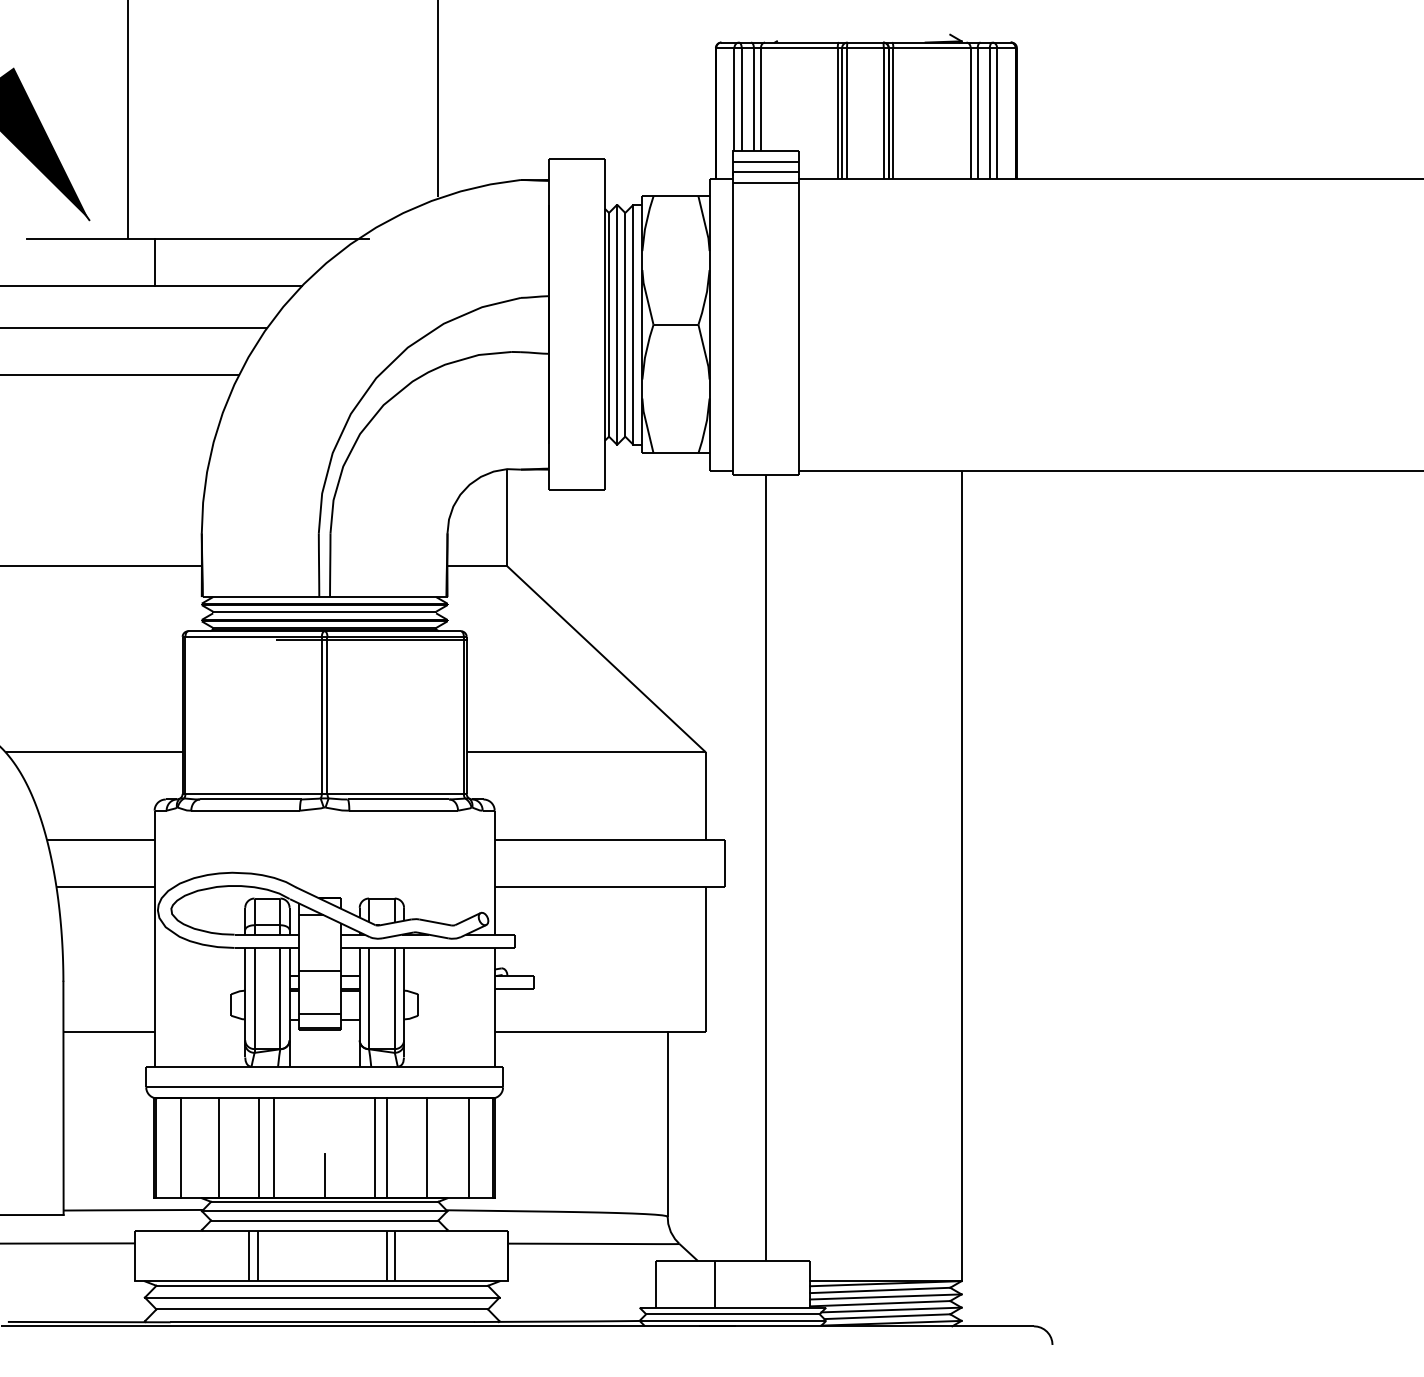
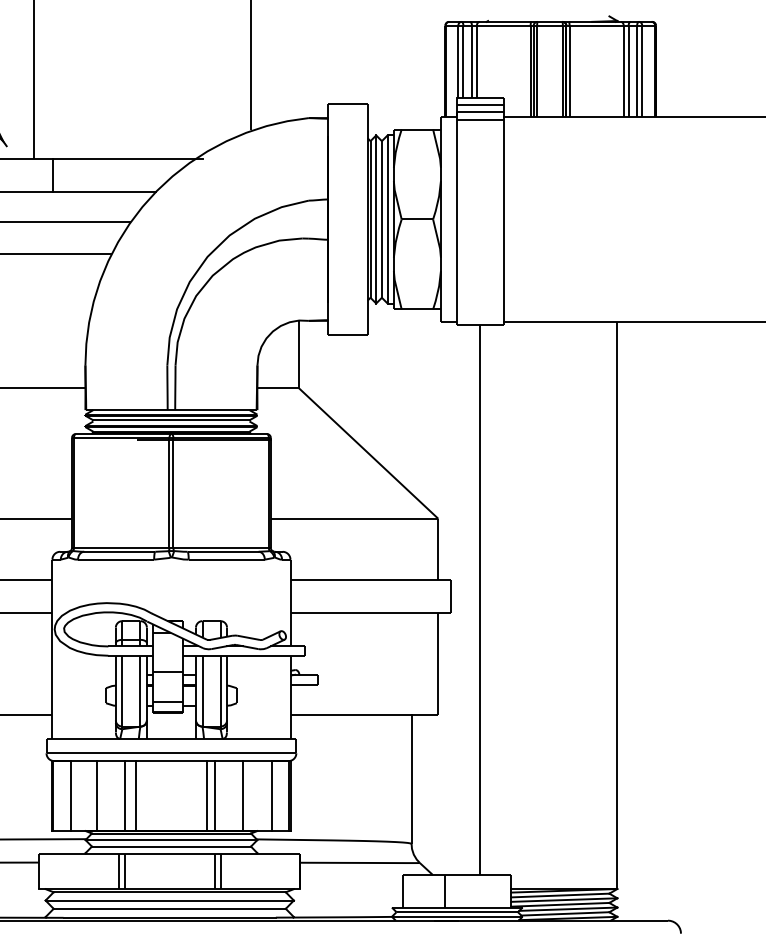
line: (324, 1176) -> (171, 815), removed

